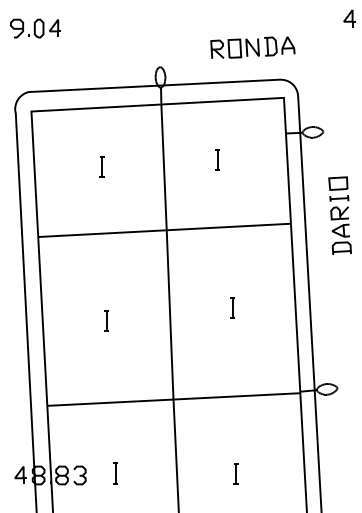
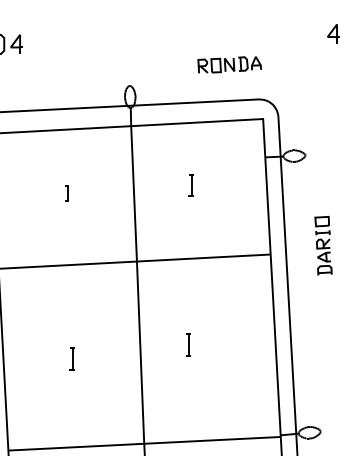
part: (252, 47) -> (229, 64), size x0.7
part: (101, 166) -> (66, 192), size x0.7
part: (339, 215) -> (322, 245), size x0.7
part: (232, 307) -> (188, 344), moved

